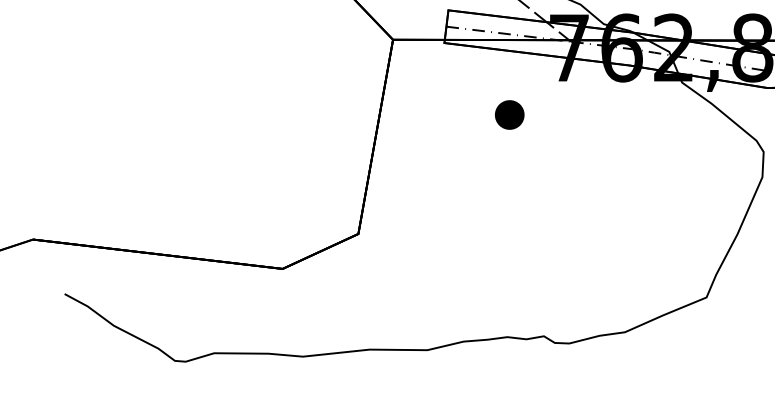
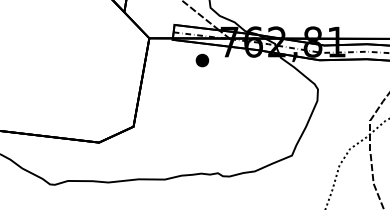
part: (509, 114) -> (202, 60), moved

